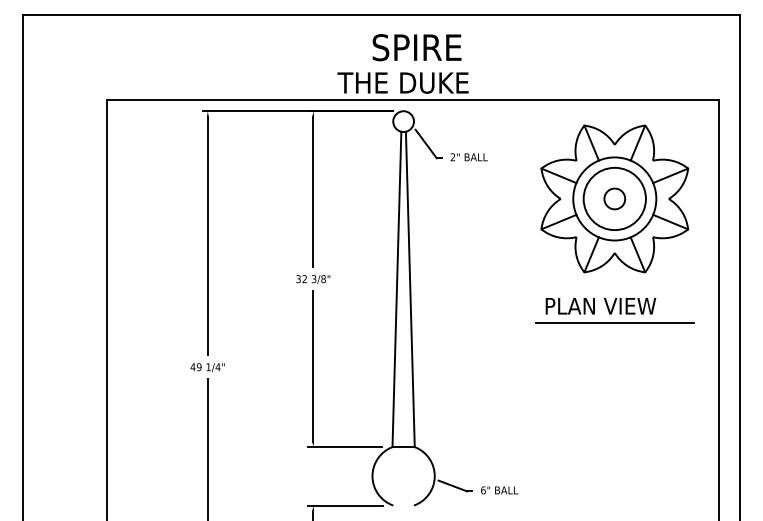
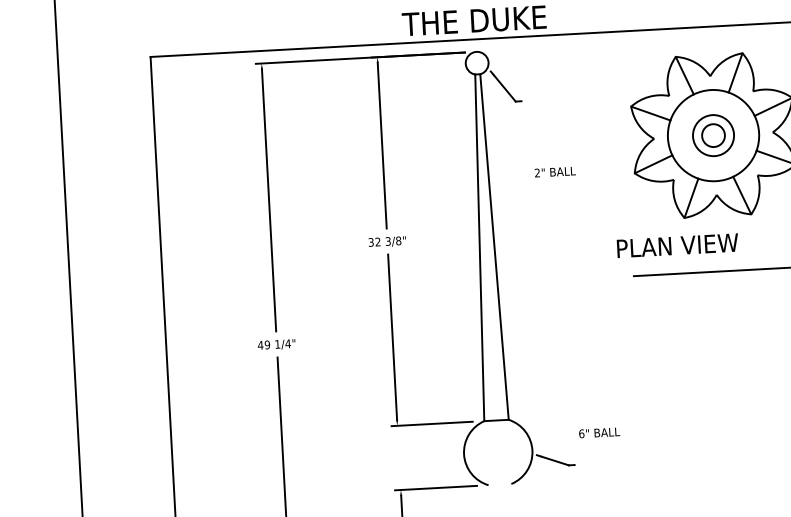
text: (468, 157) -> (554, 172), moved
circle: (614, 198) -> (713, 135), size x0.6
text: (600, 306) -> (677, 246), moved
text: (499, 490) -> (599, 432), moved

